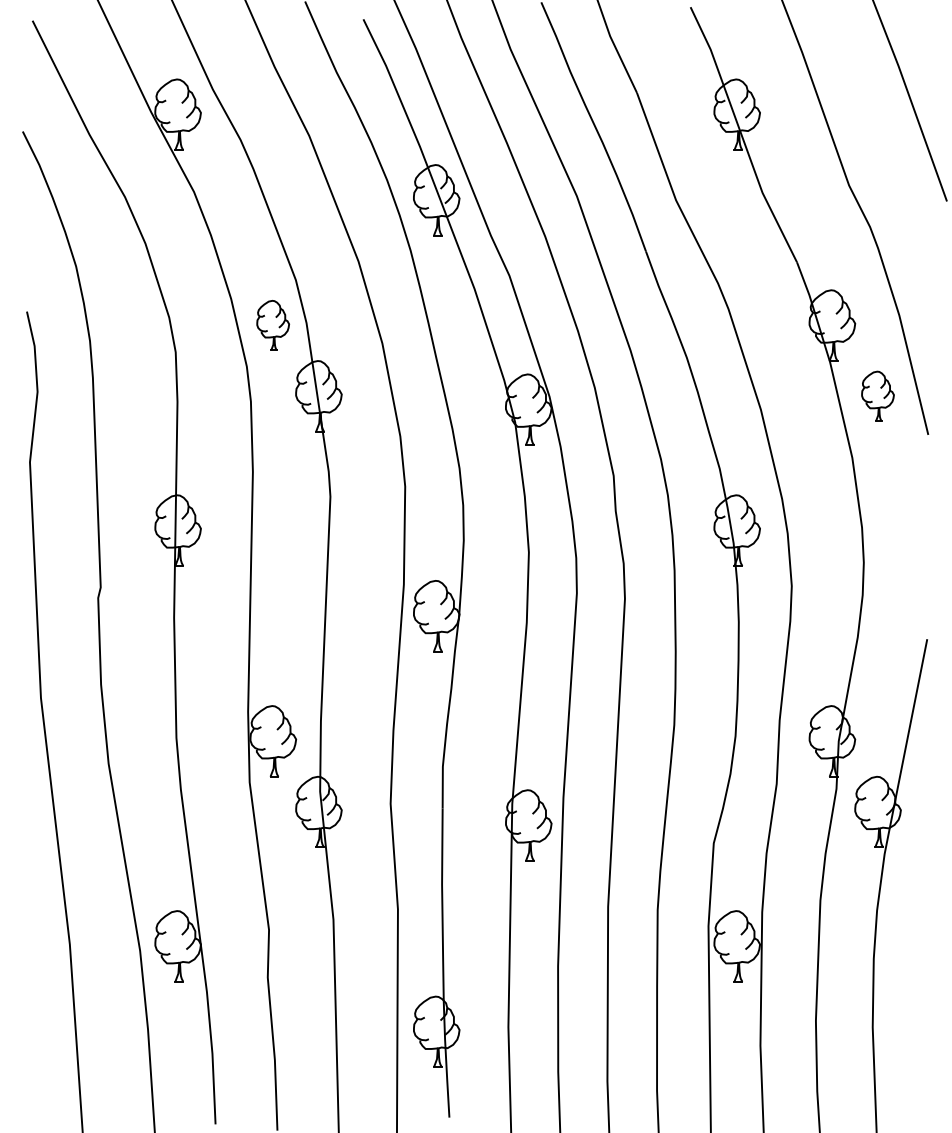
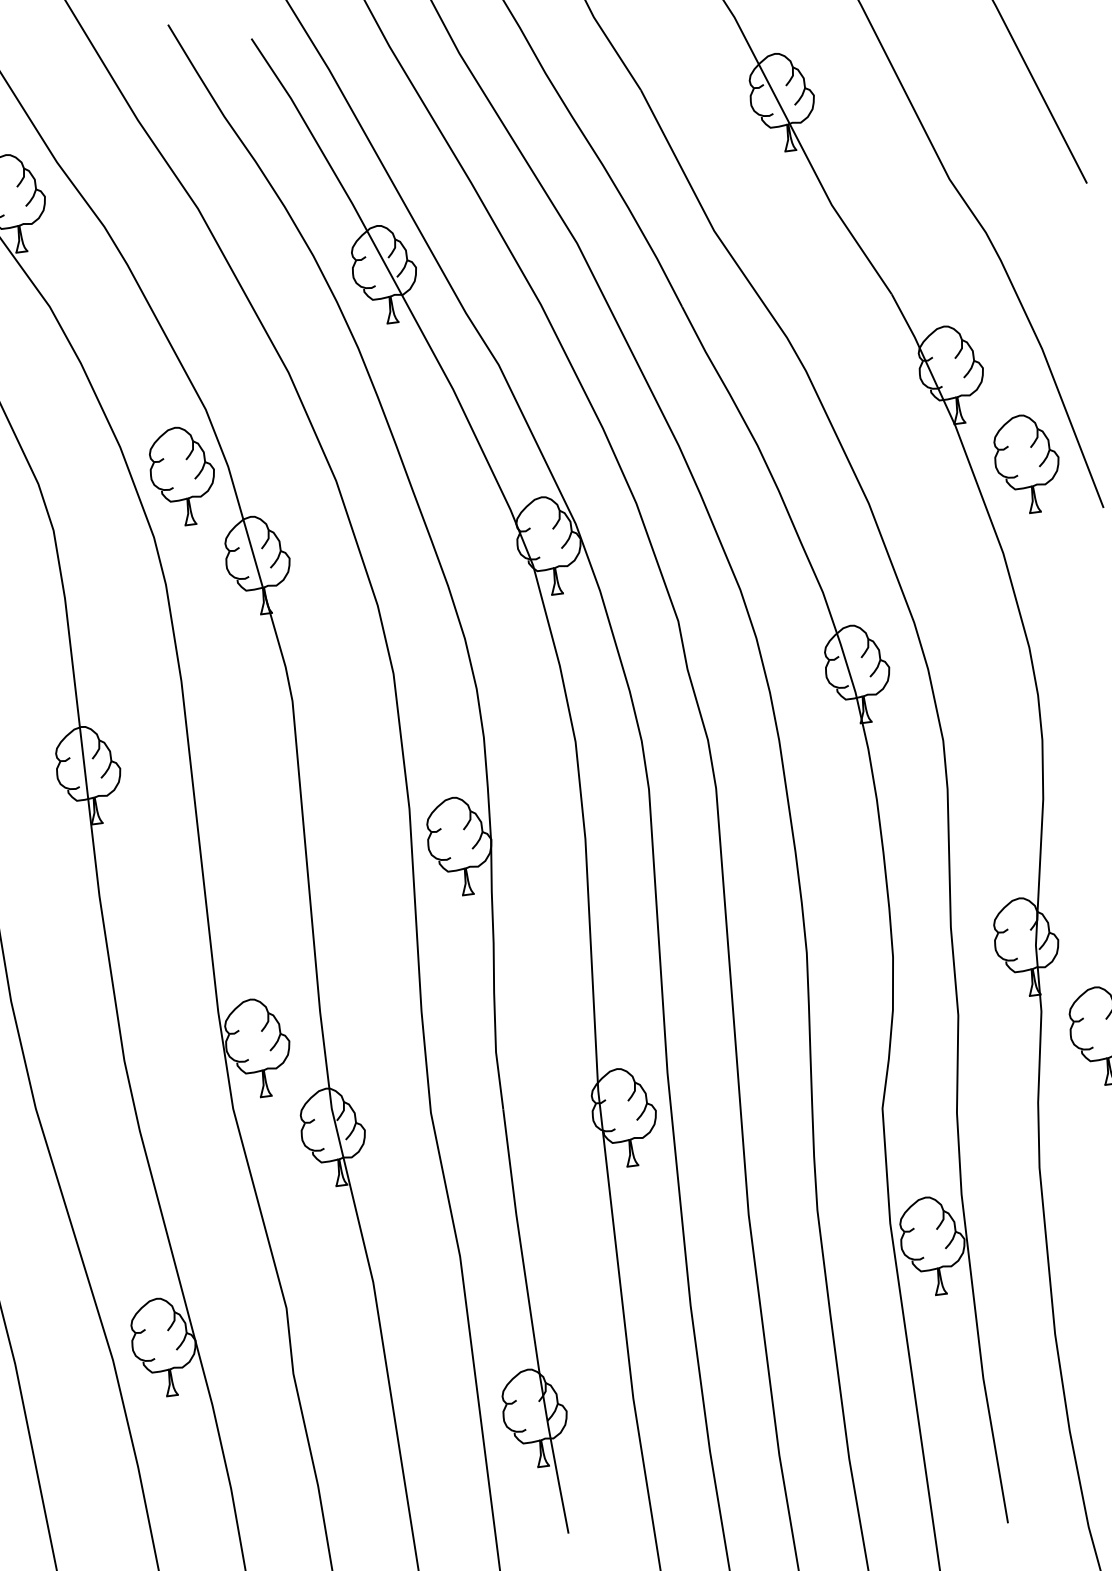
part: (272, 325) -> (181, 476), size x1.43
part: (877, 396) -> (1026, 464), size x1.43

